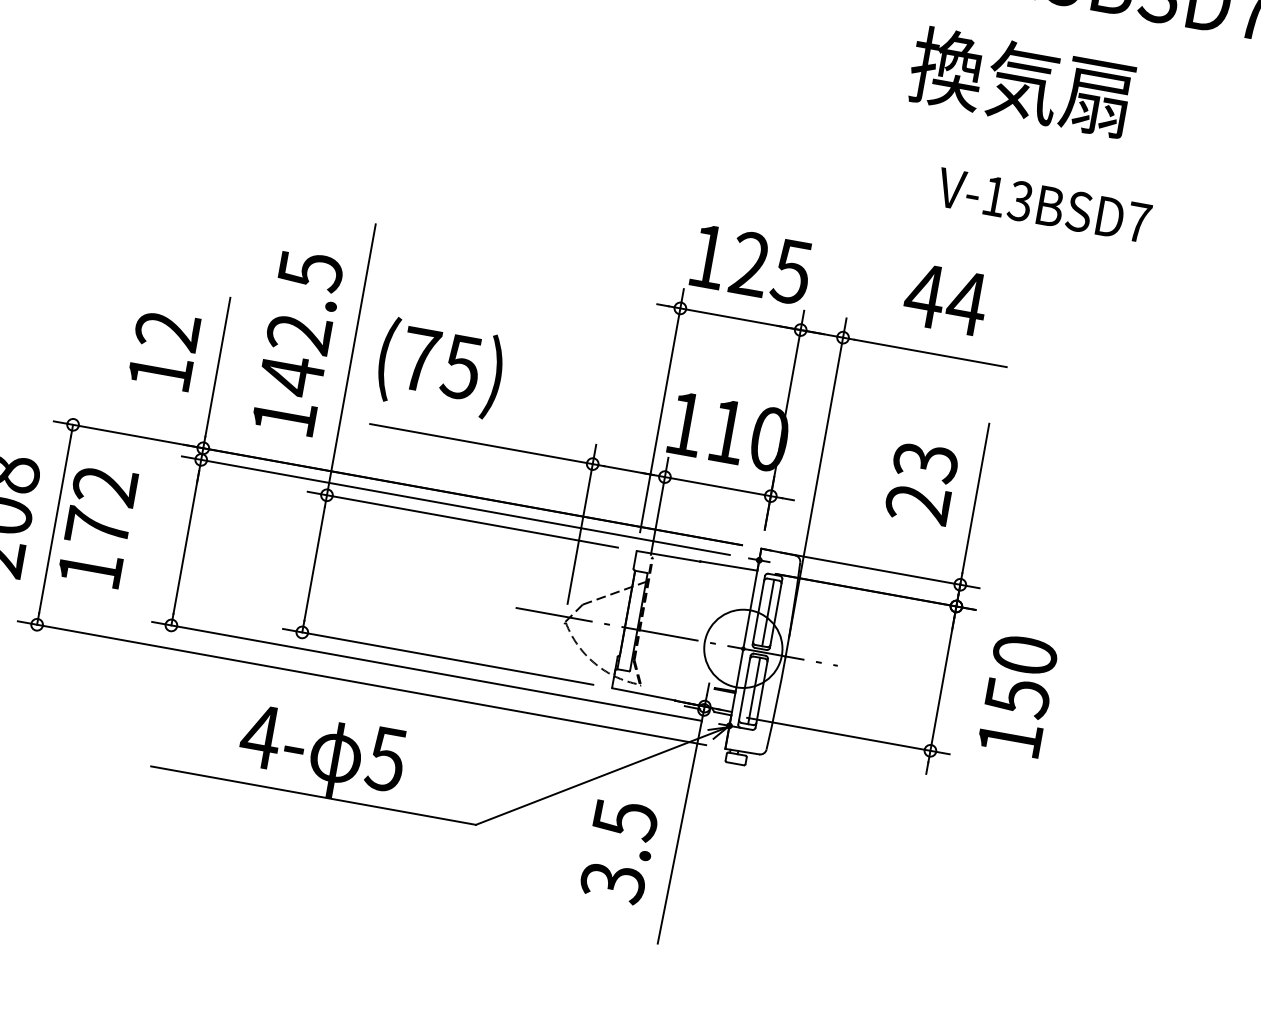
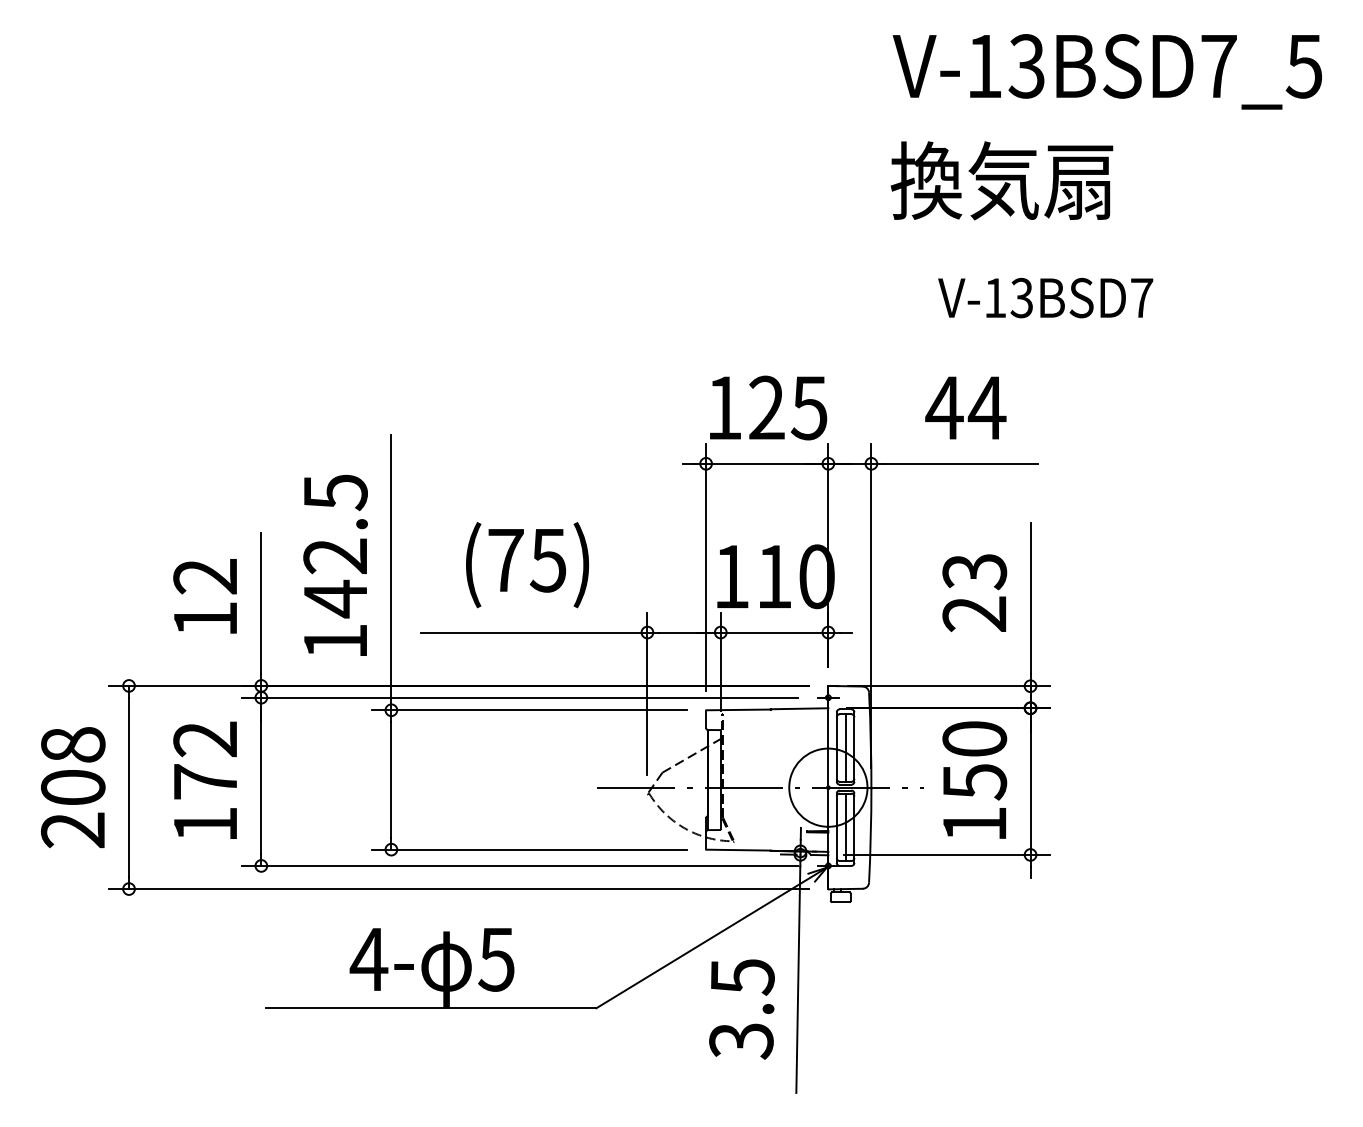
text: (440, 368) -> (527, 565), moved
text: (97, 525) -> (204, 779), moved
text: (1017, 694) -> (974, 779), moved

